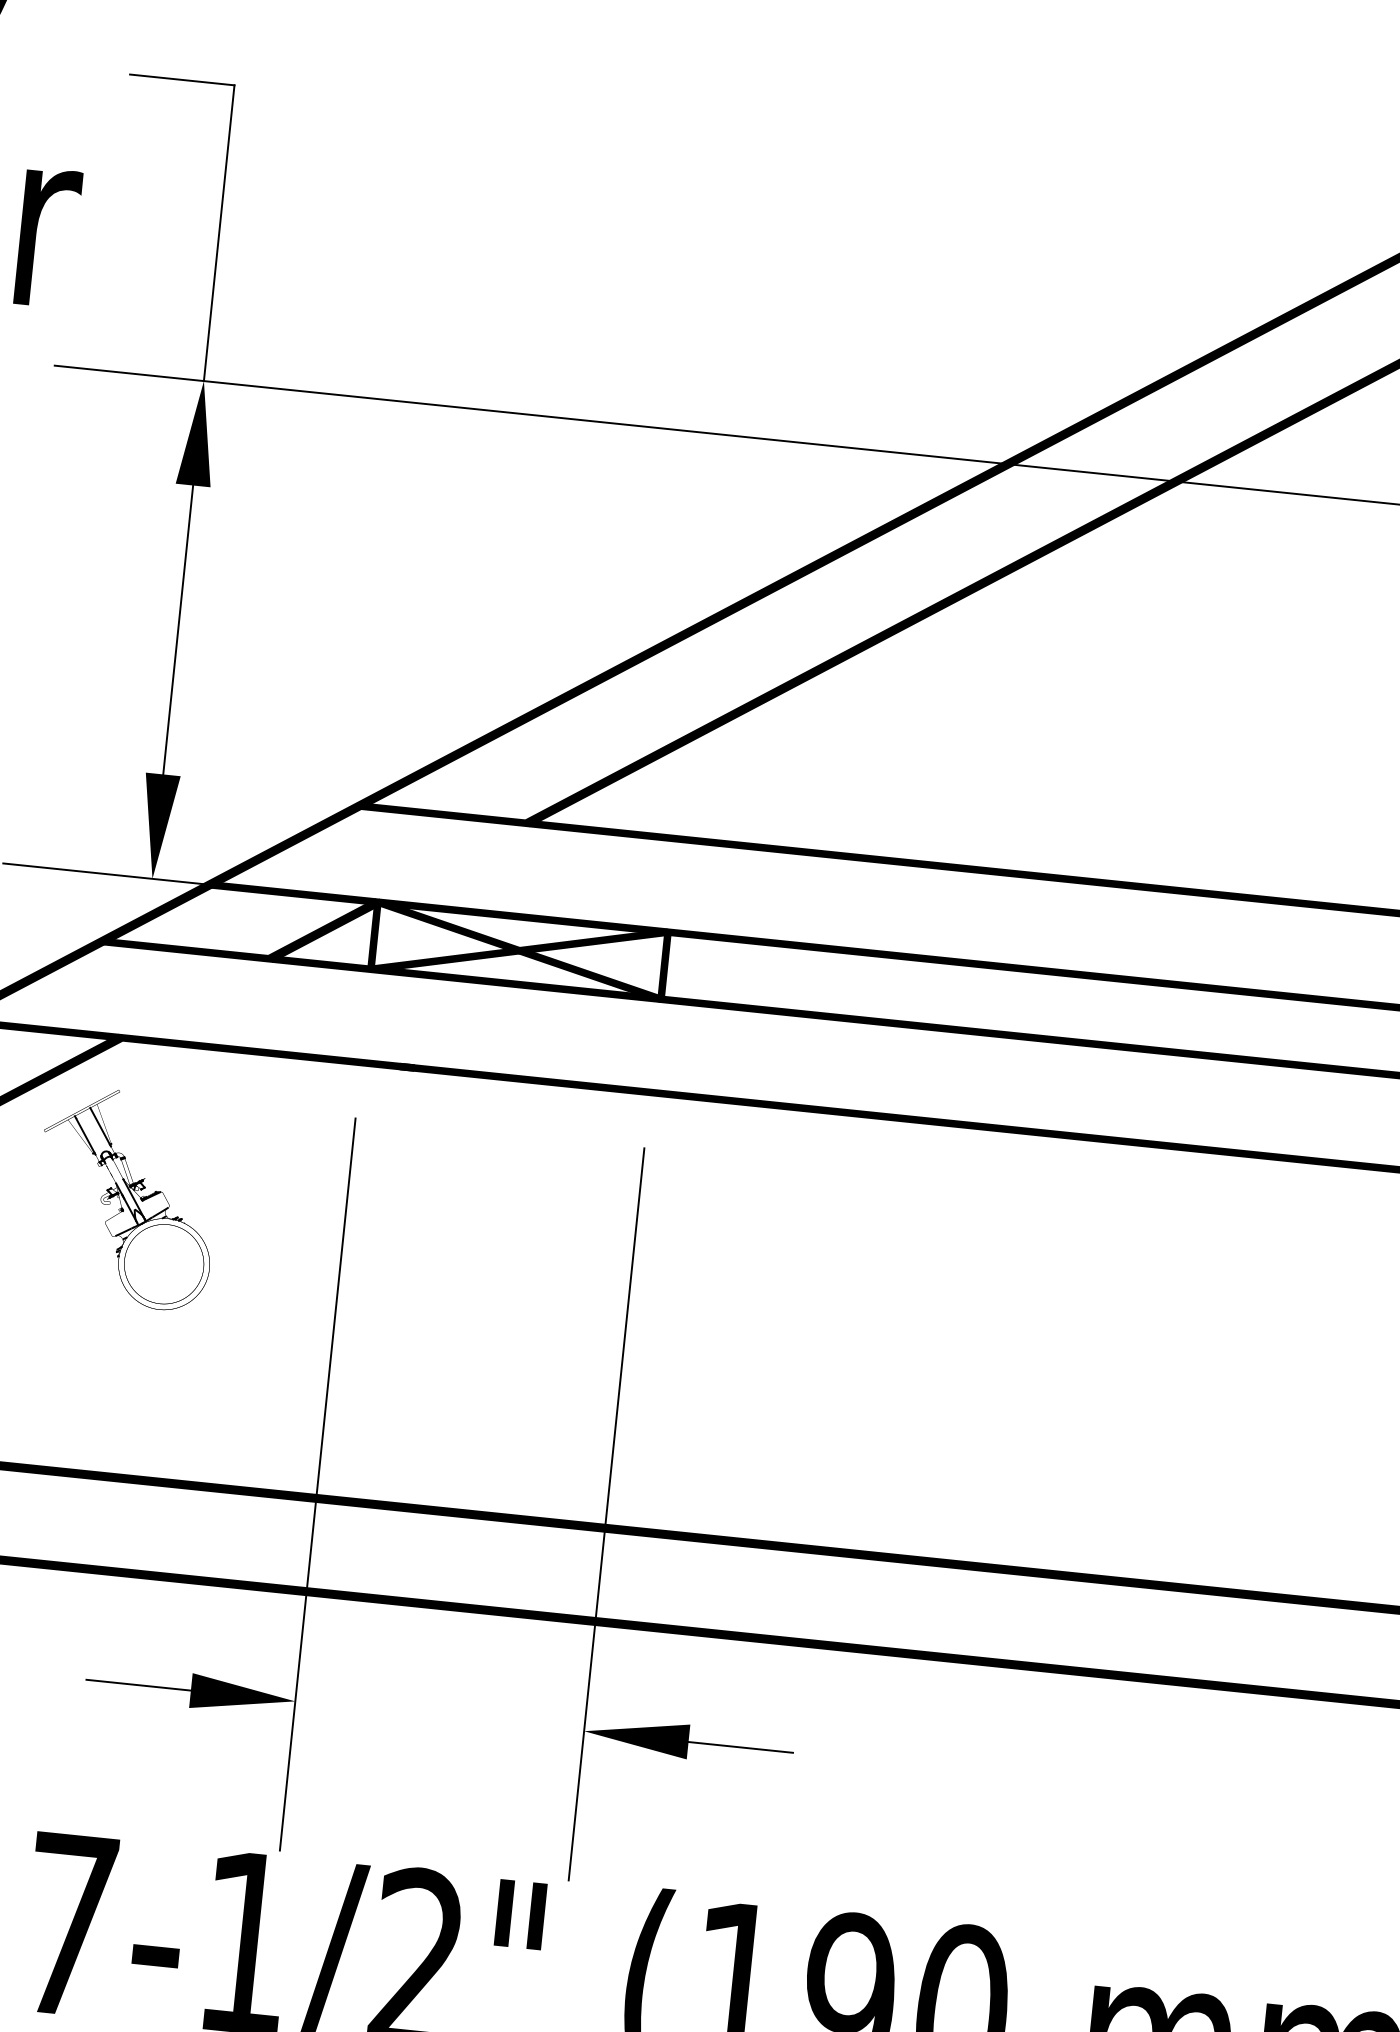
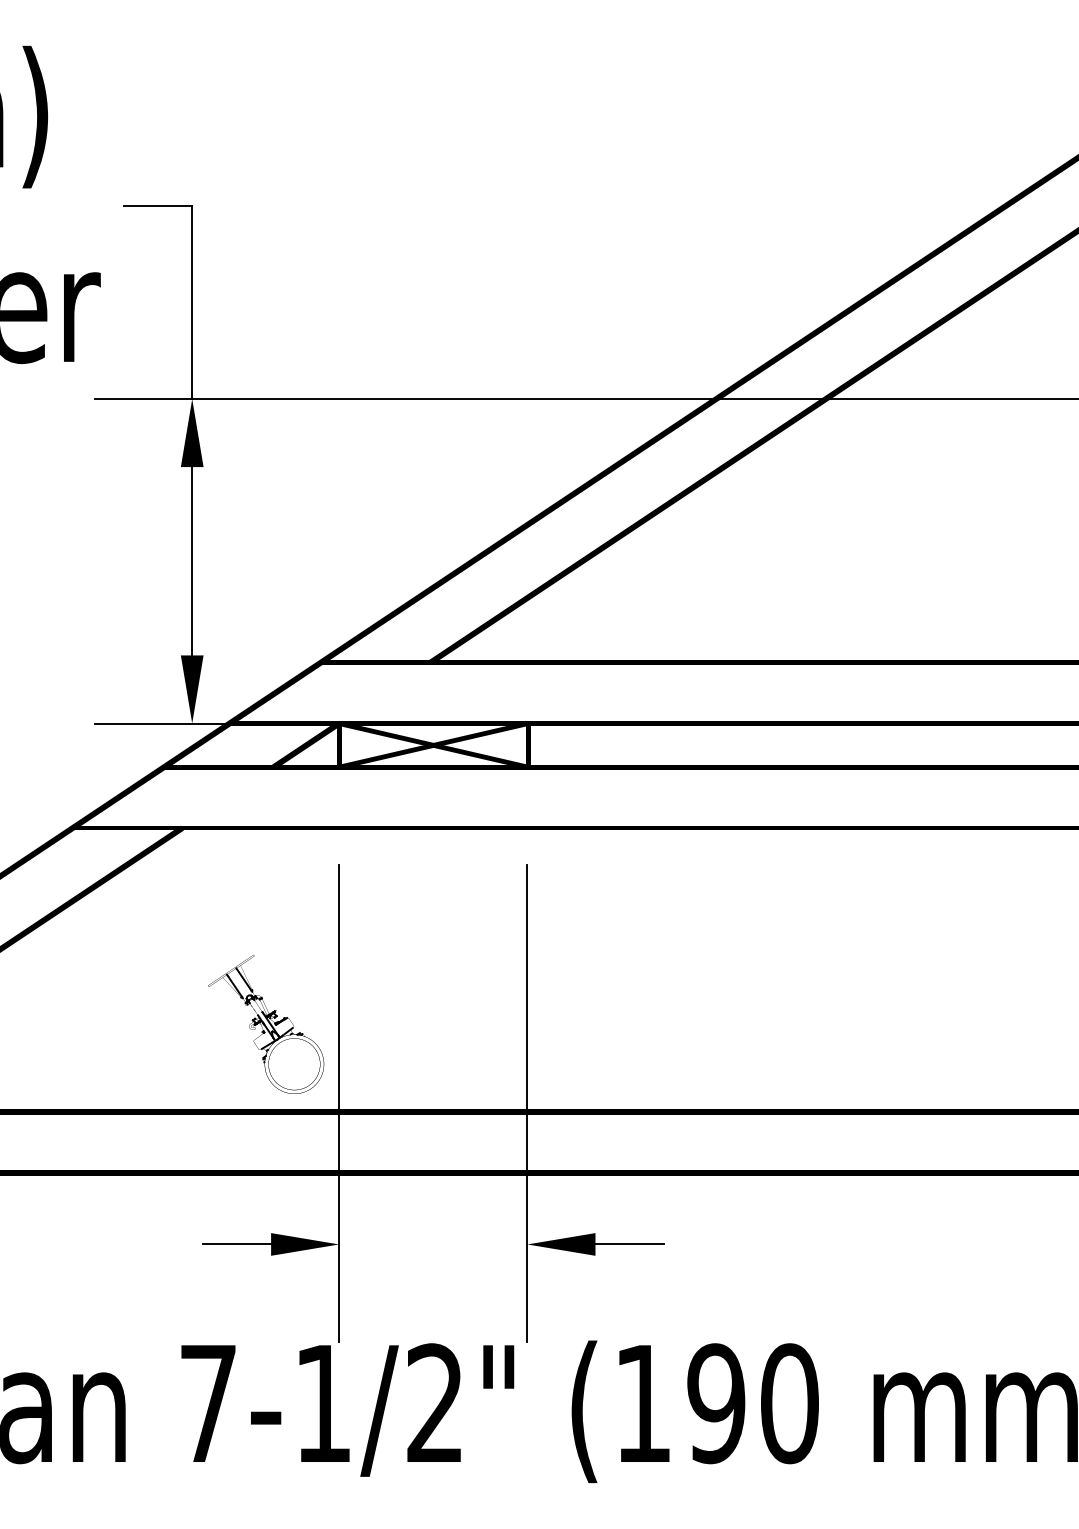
part: (127, 1197) -> (266, 1023), moved

